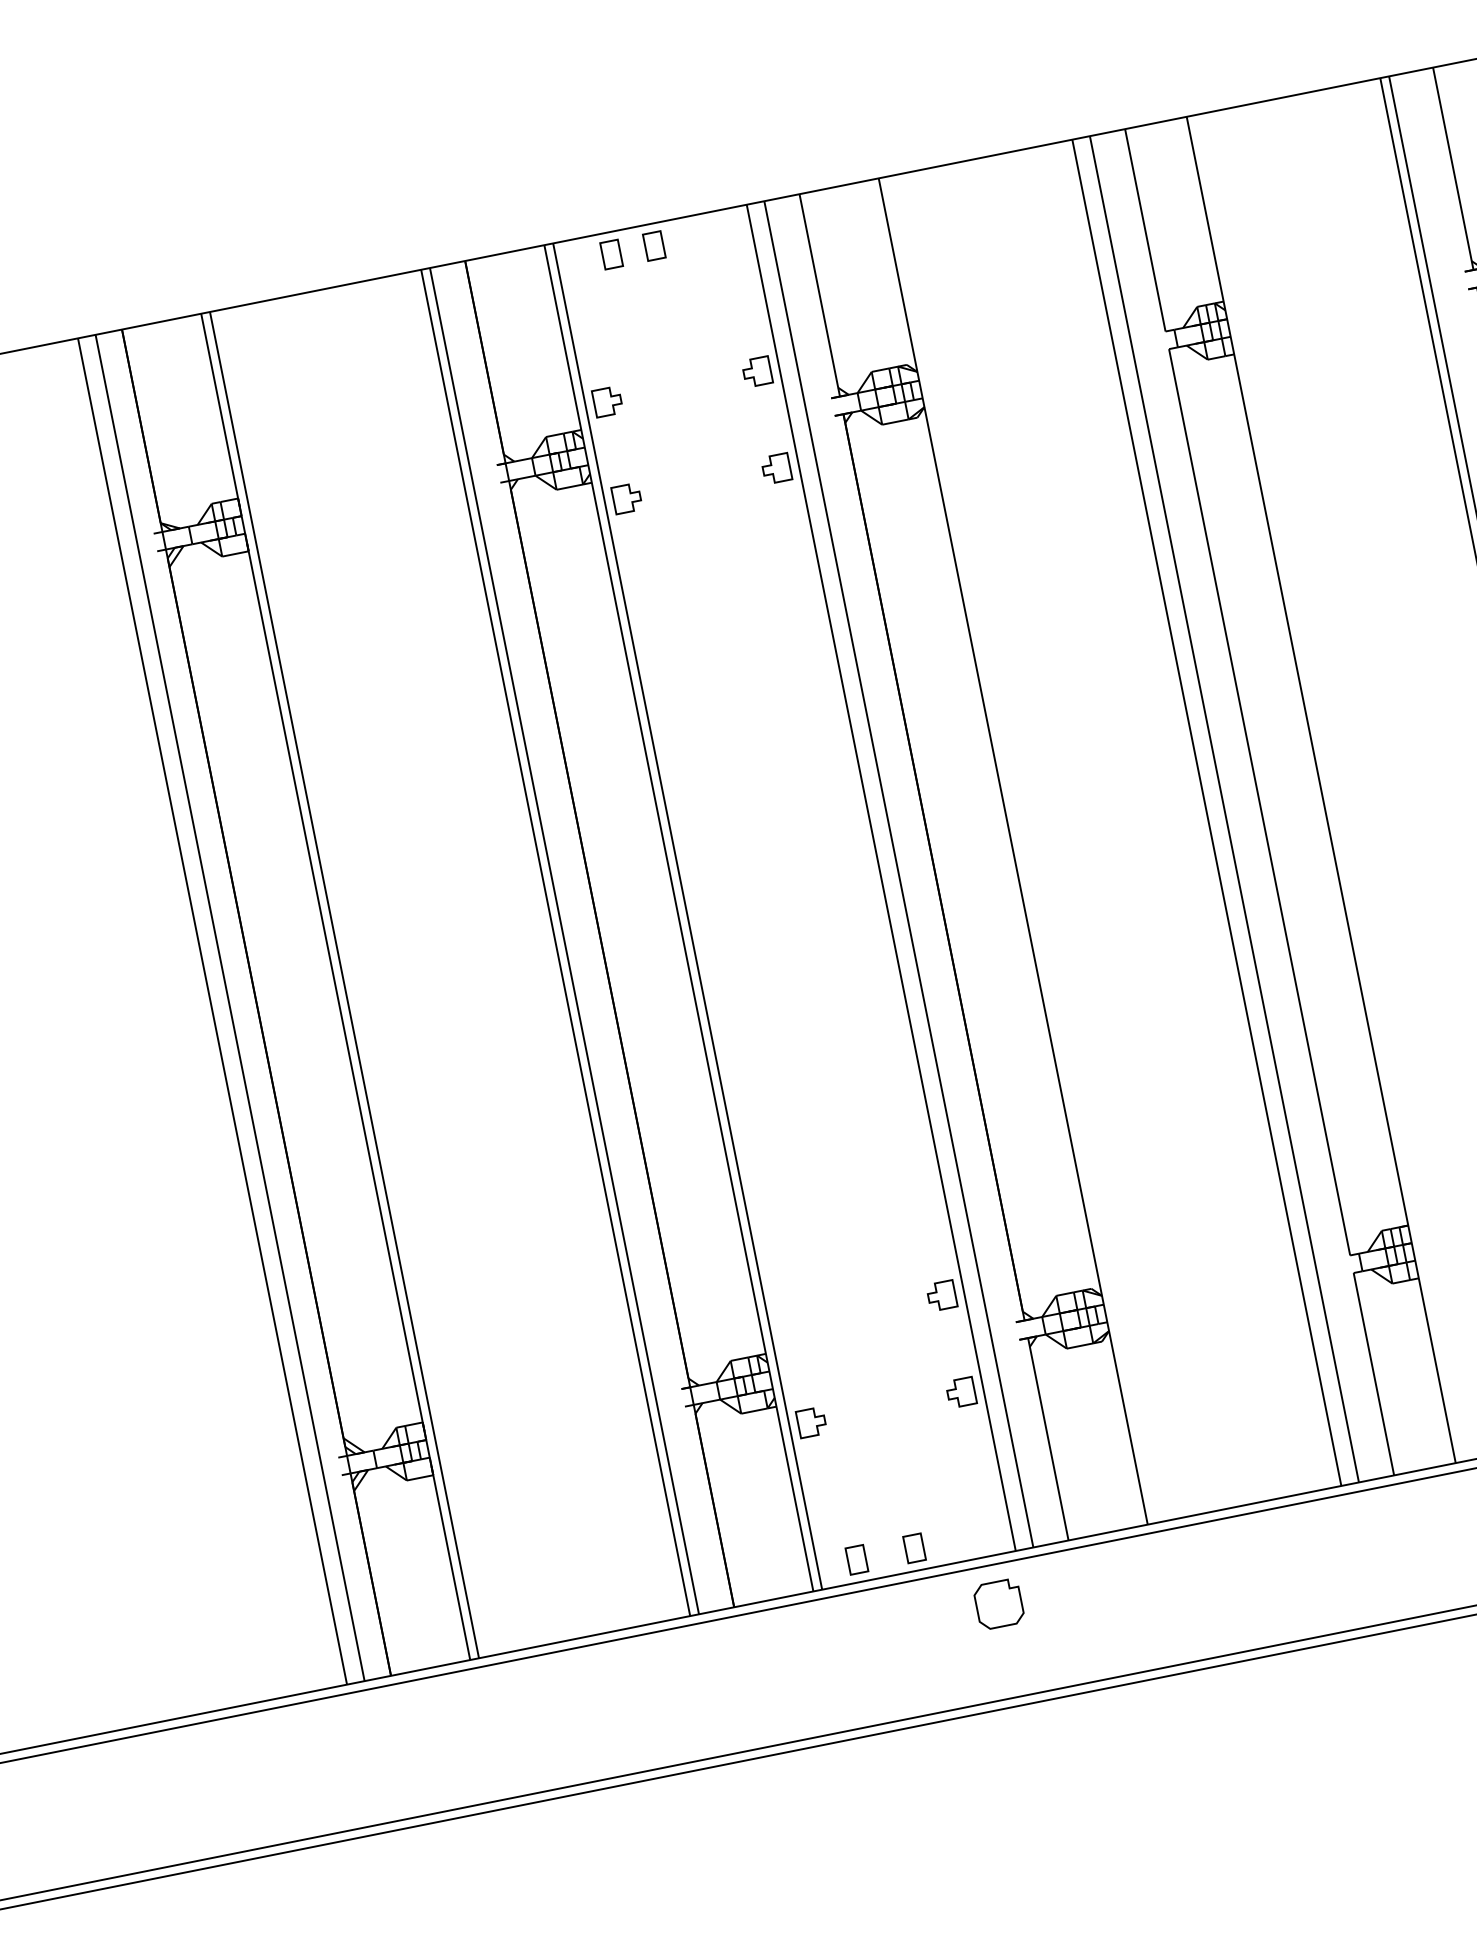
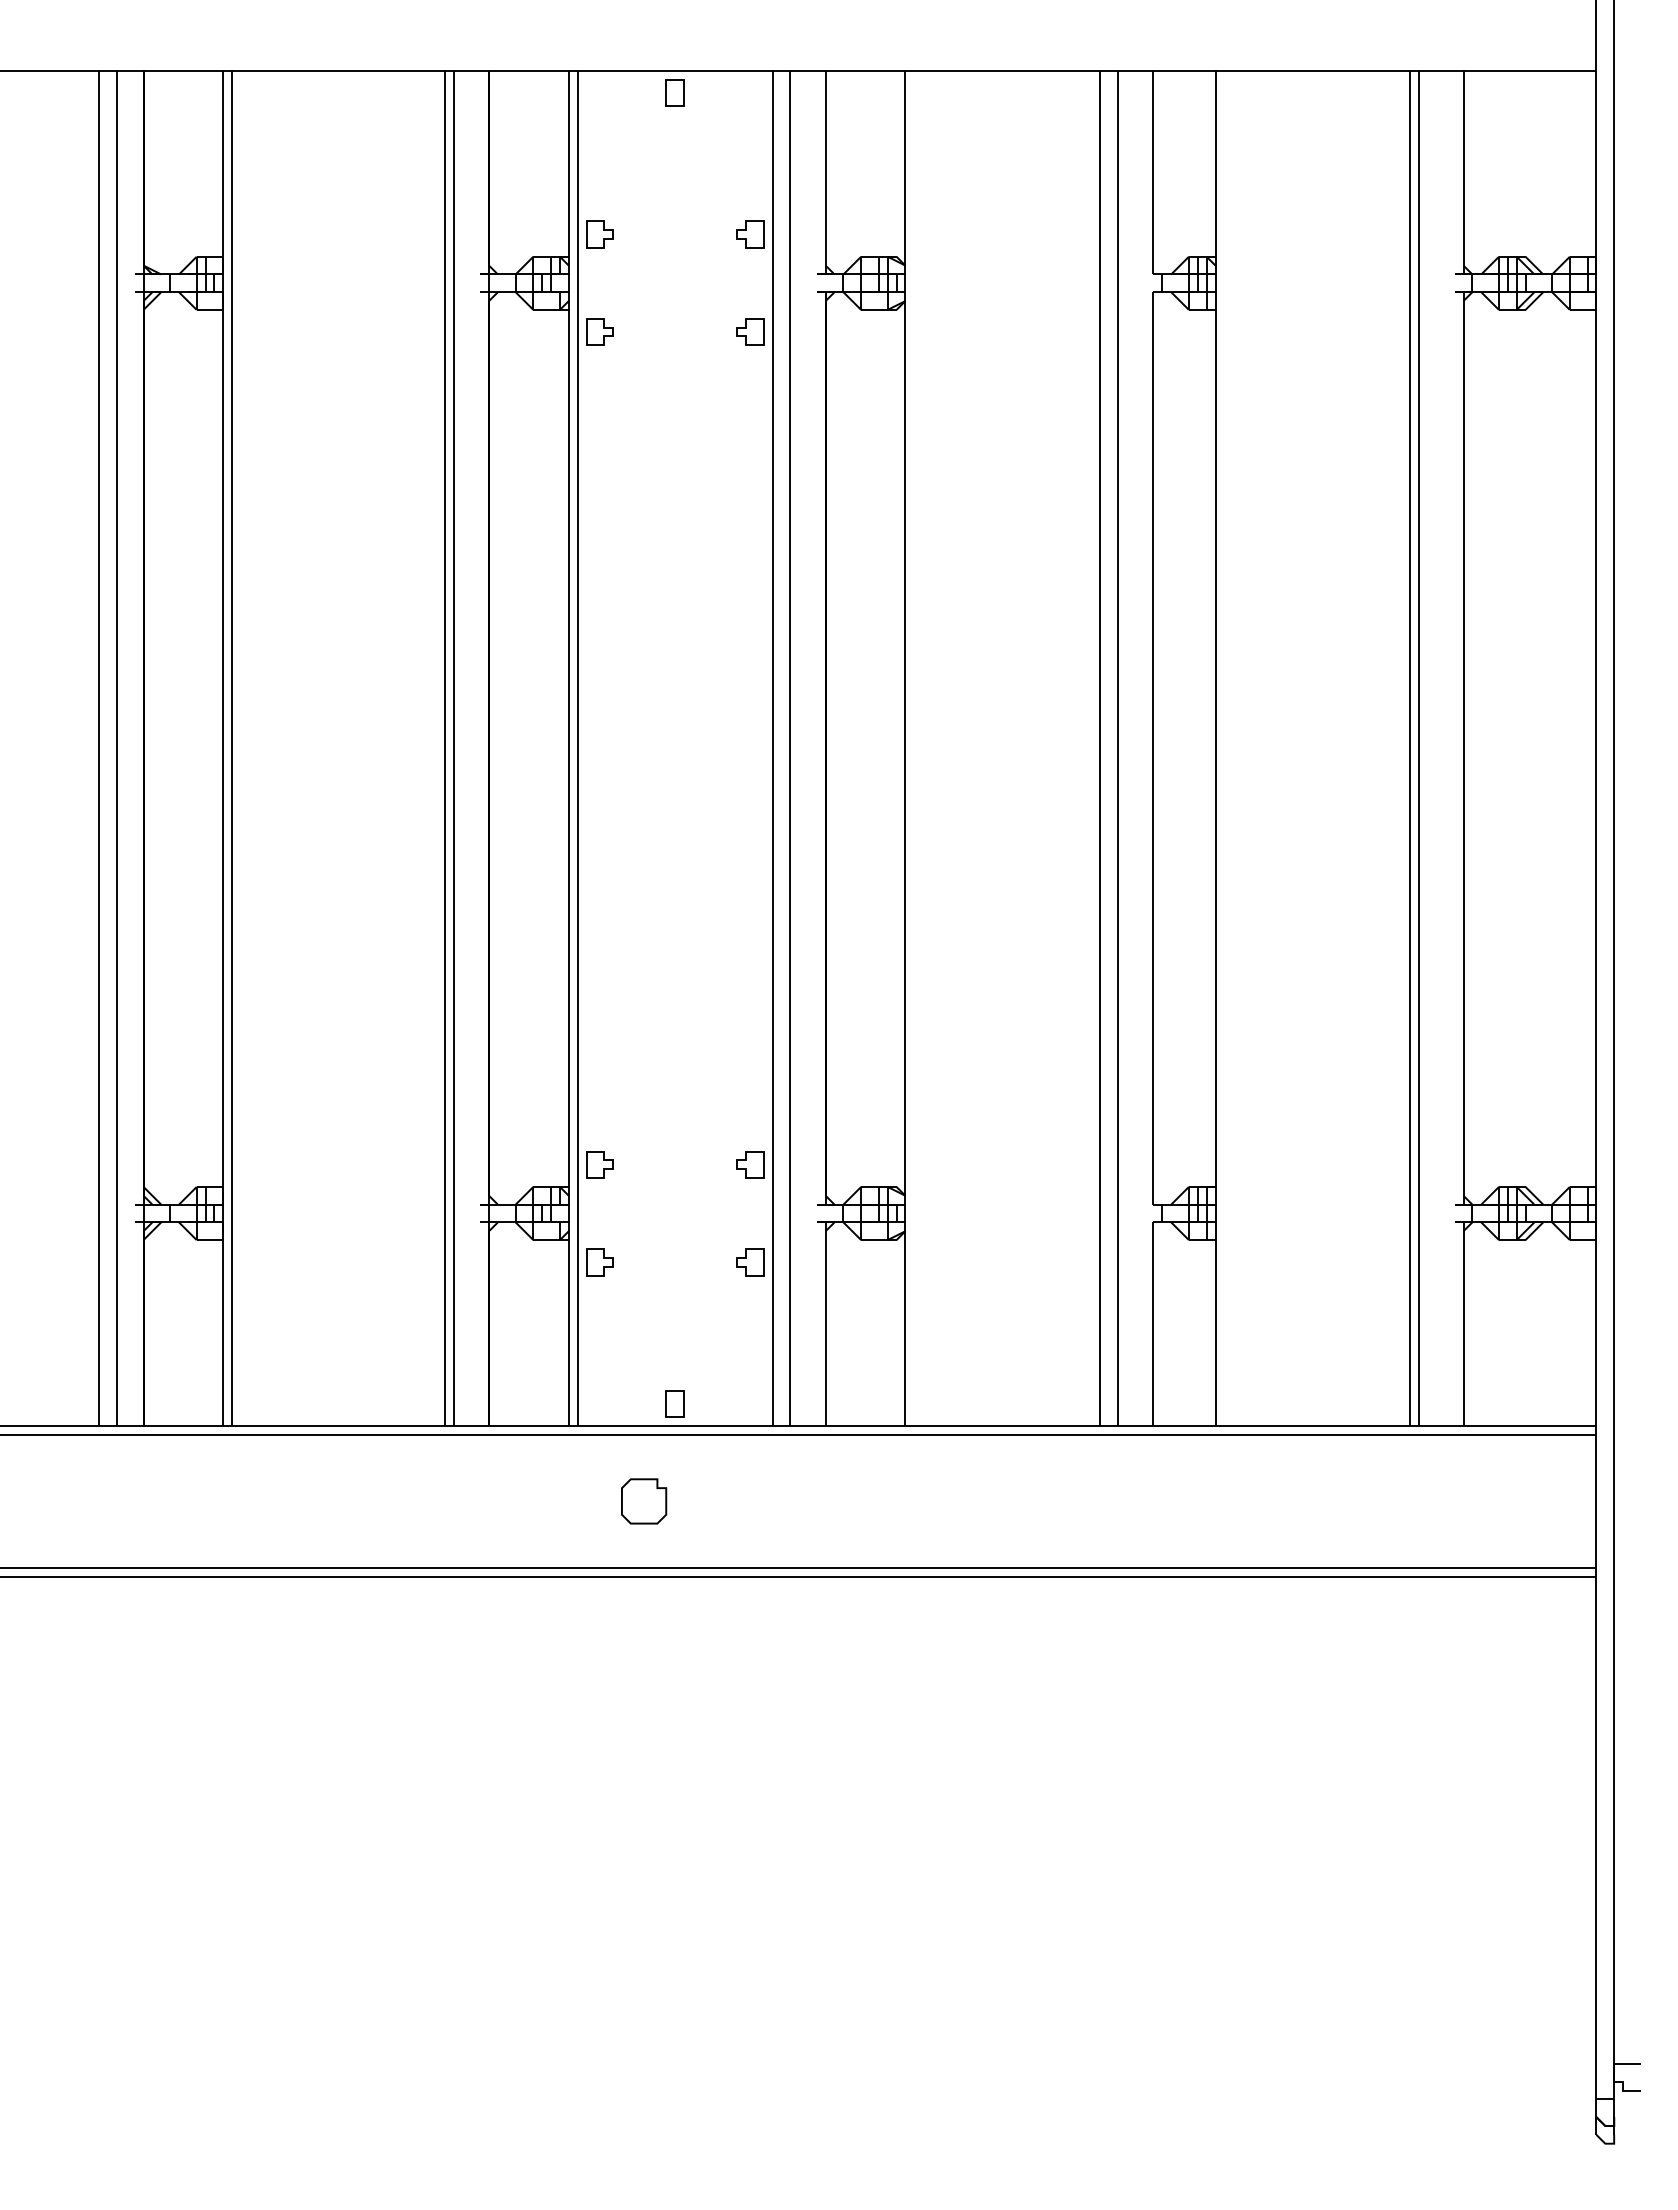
part: (610, 254) -> (631, 92), removed
part: (791, 1325) -> (599, 1164), added
part: (856, 1559) -> (616, 1403), removed
part: (999, 1604) -> (644, 1501), moved

